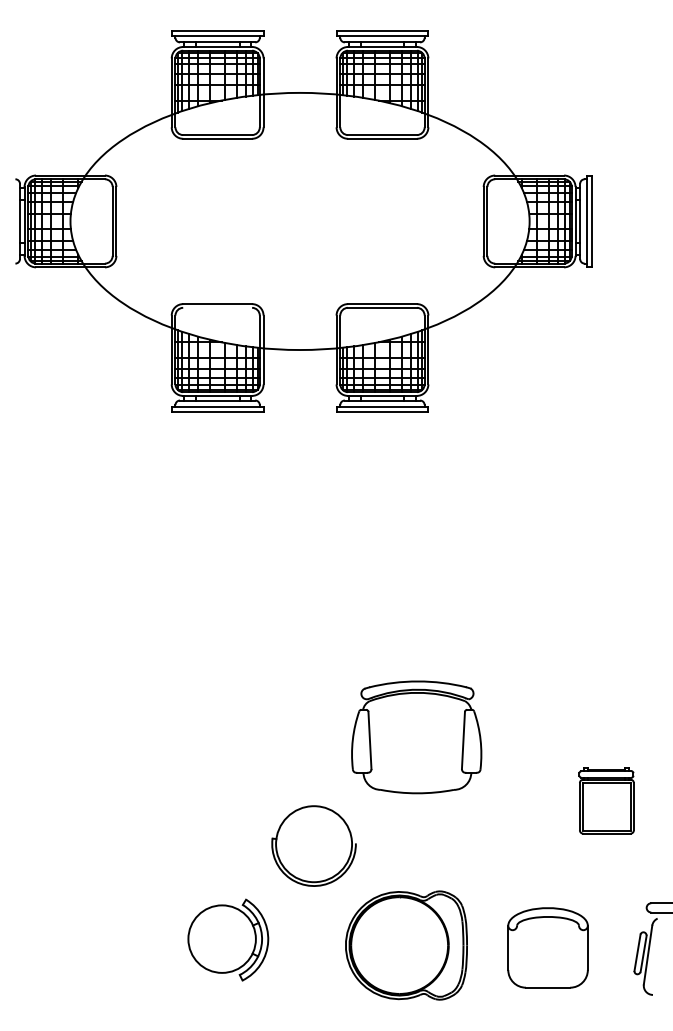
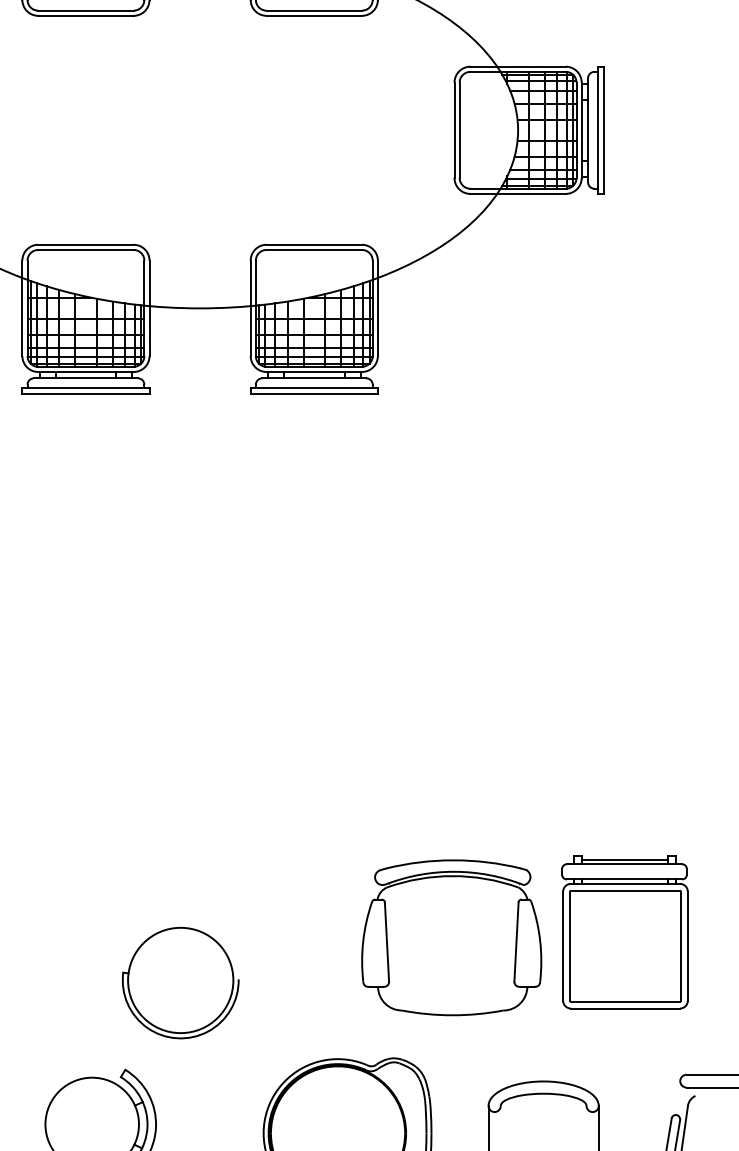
line: (217, 307) -> (85, 249), added
part: (416, 737) -> (451, 937), moved
part: (606, 800) -> (624, 932), size x1.67
part: (313, 845) -> (179, 982), moved

